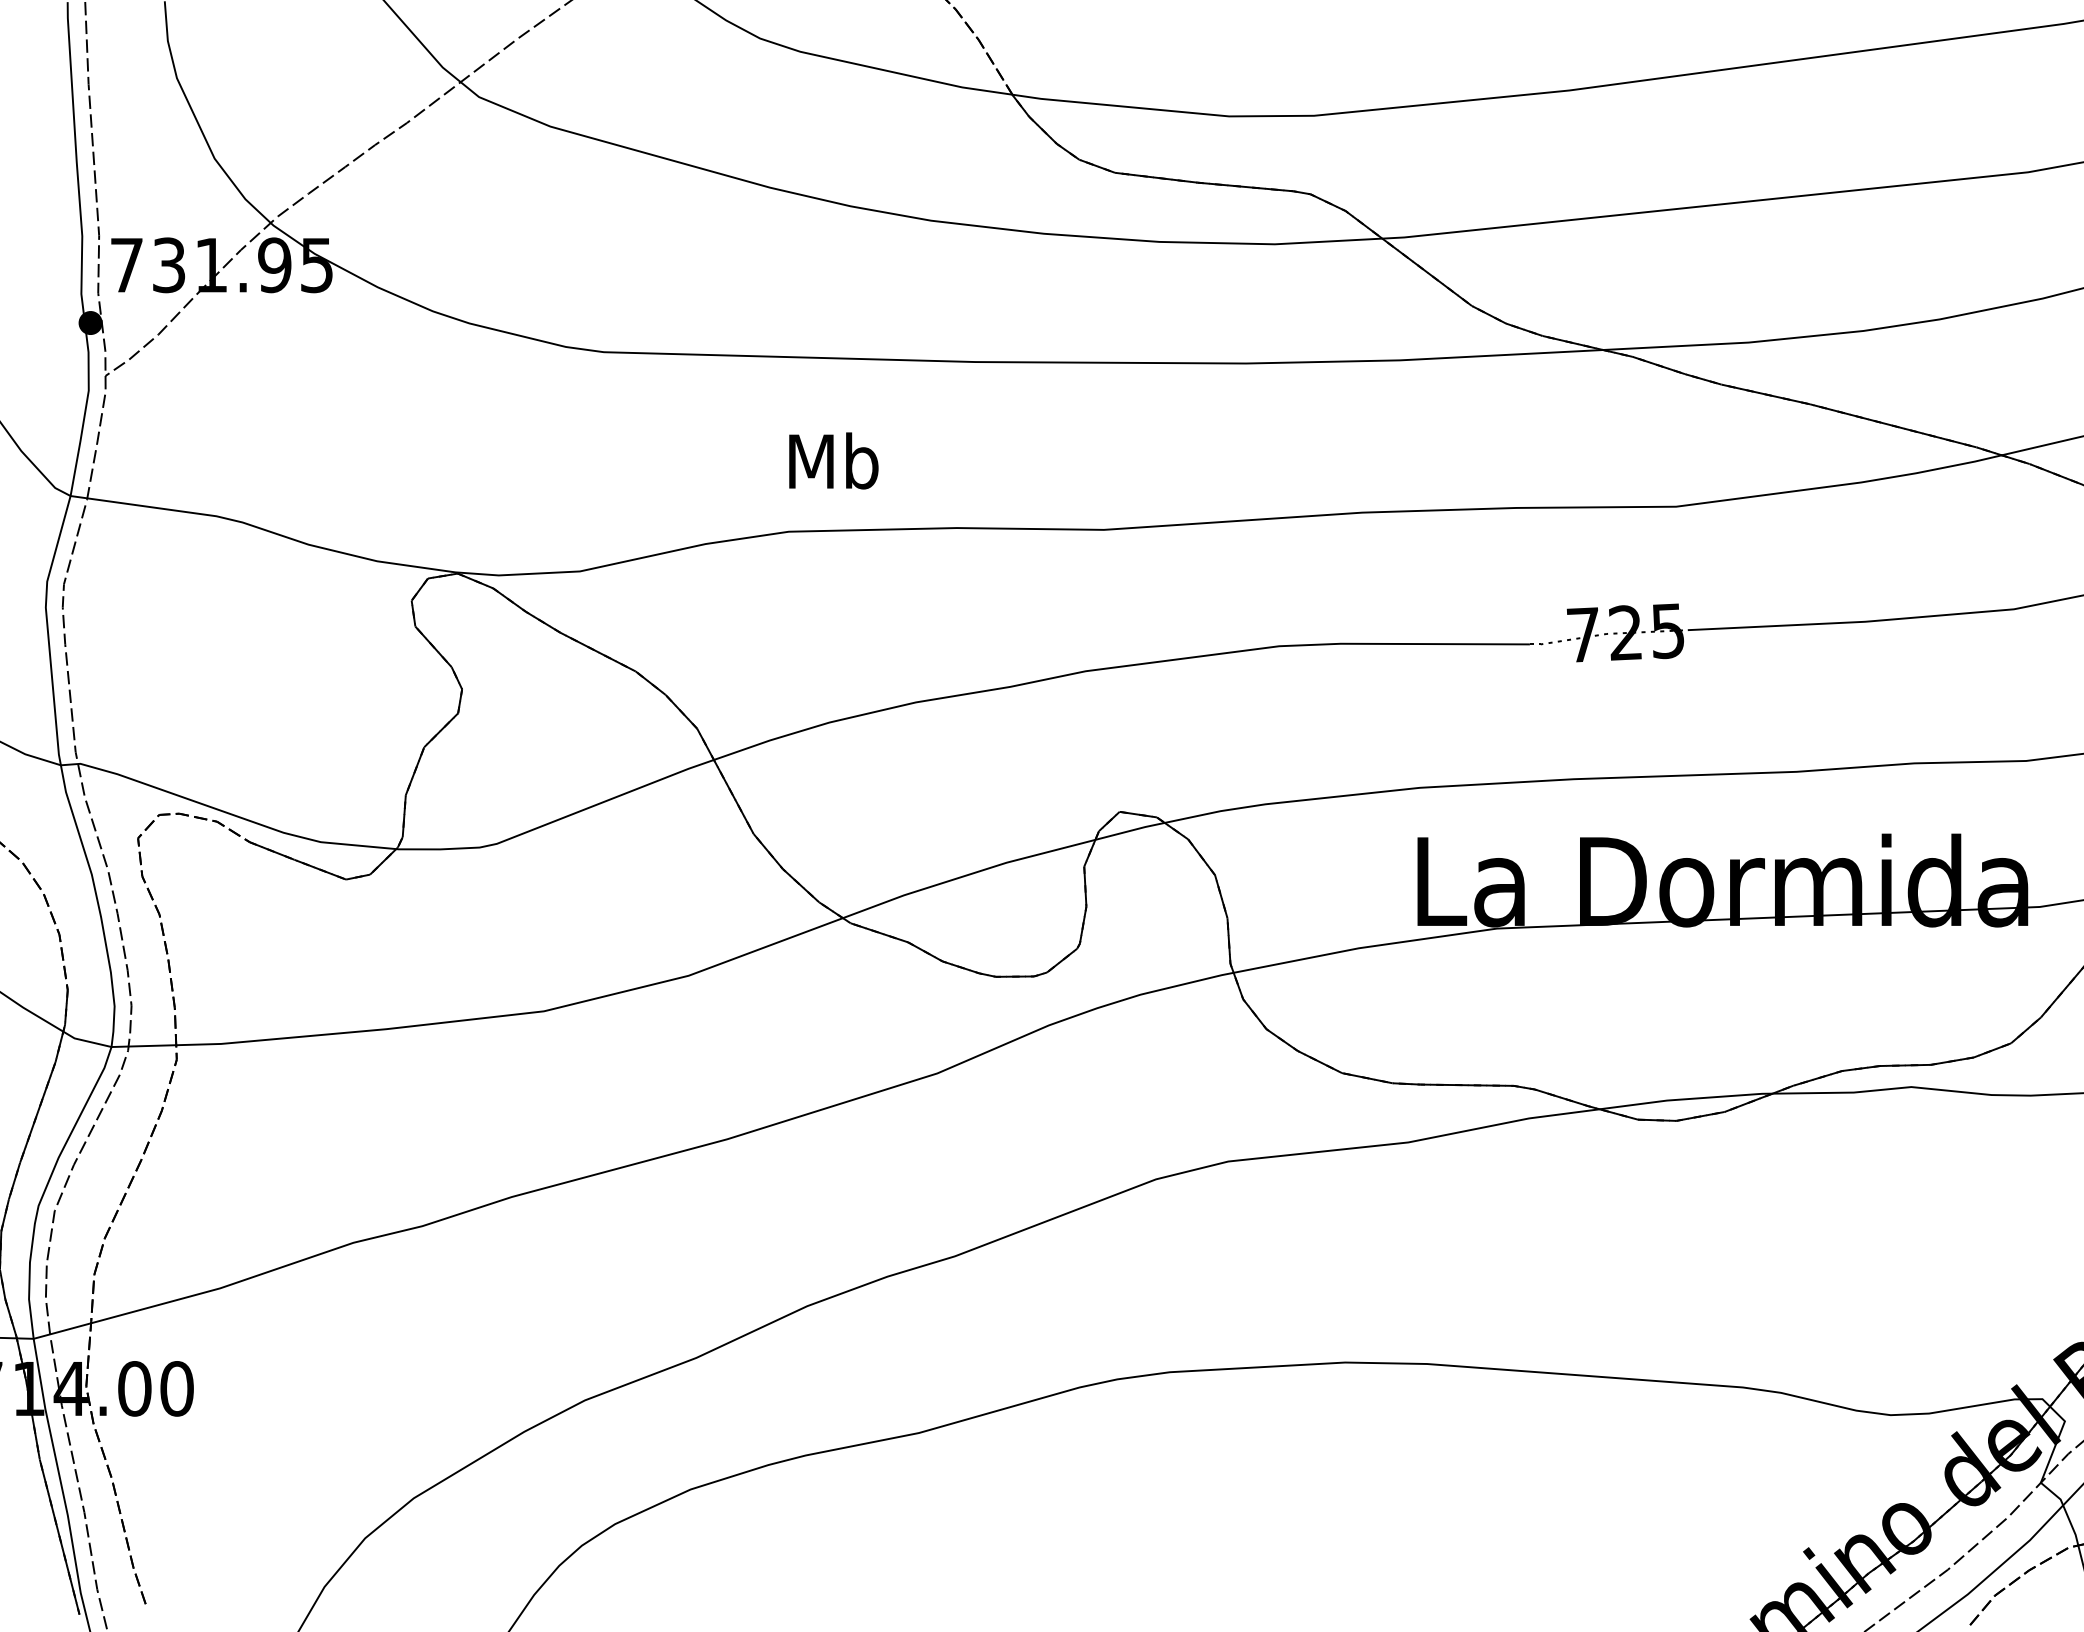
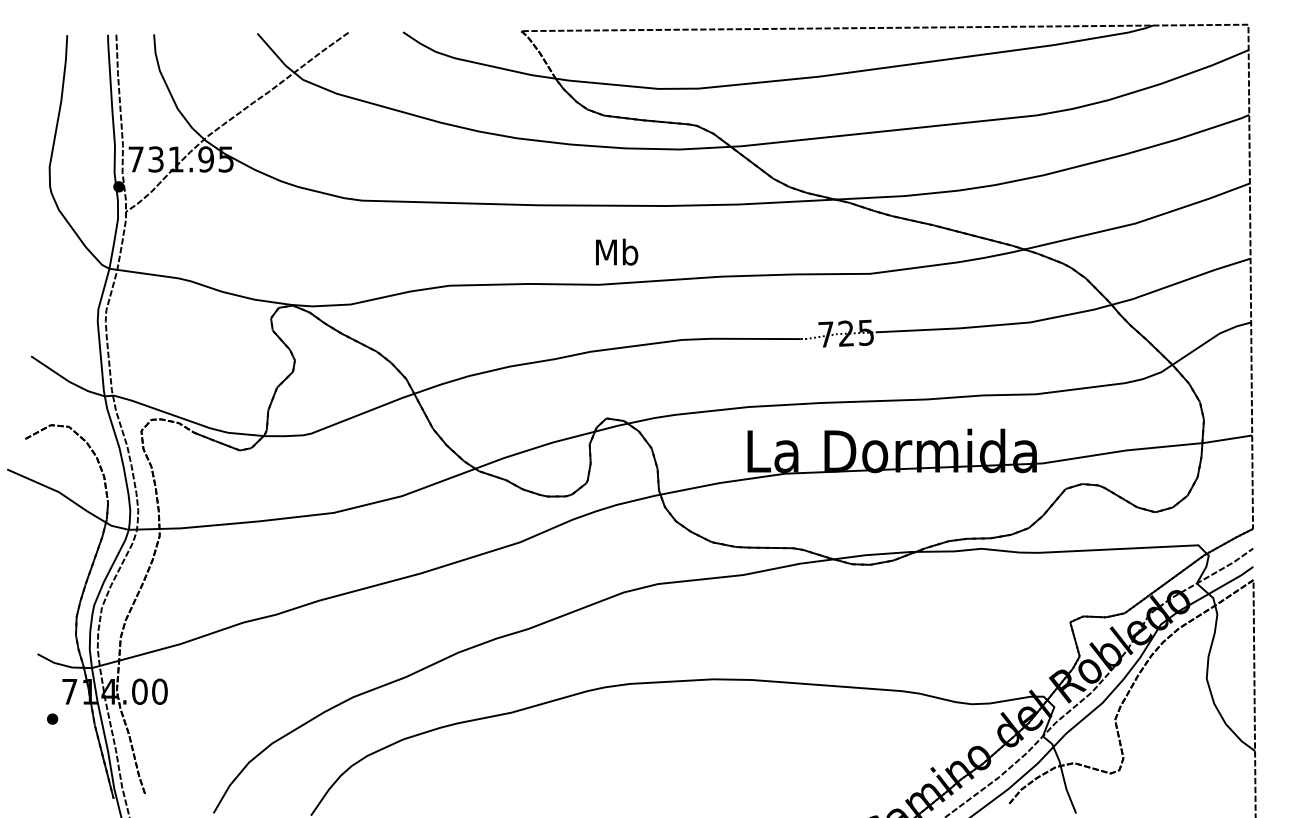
text: (834, 459) -> (617, 251), moved

